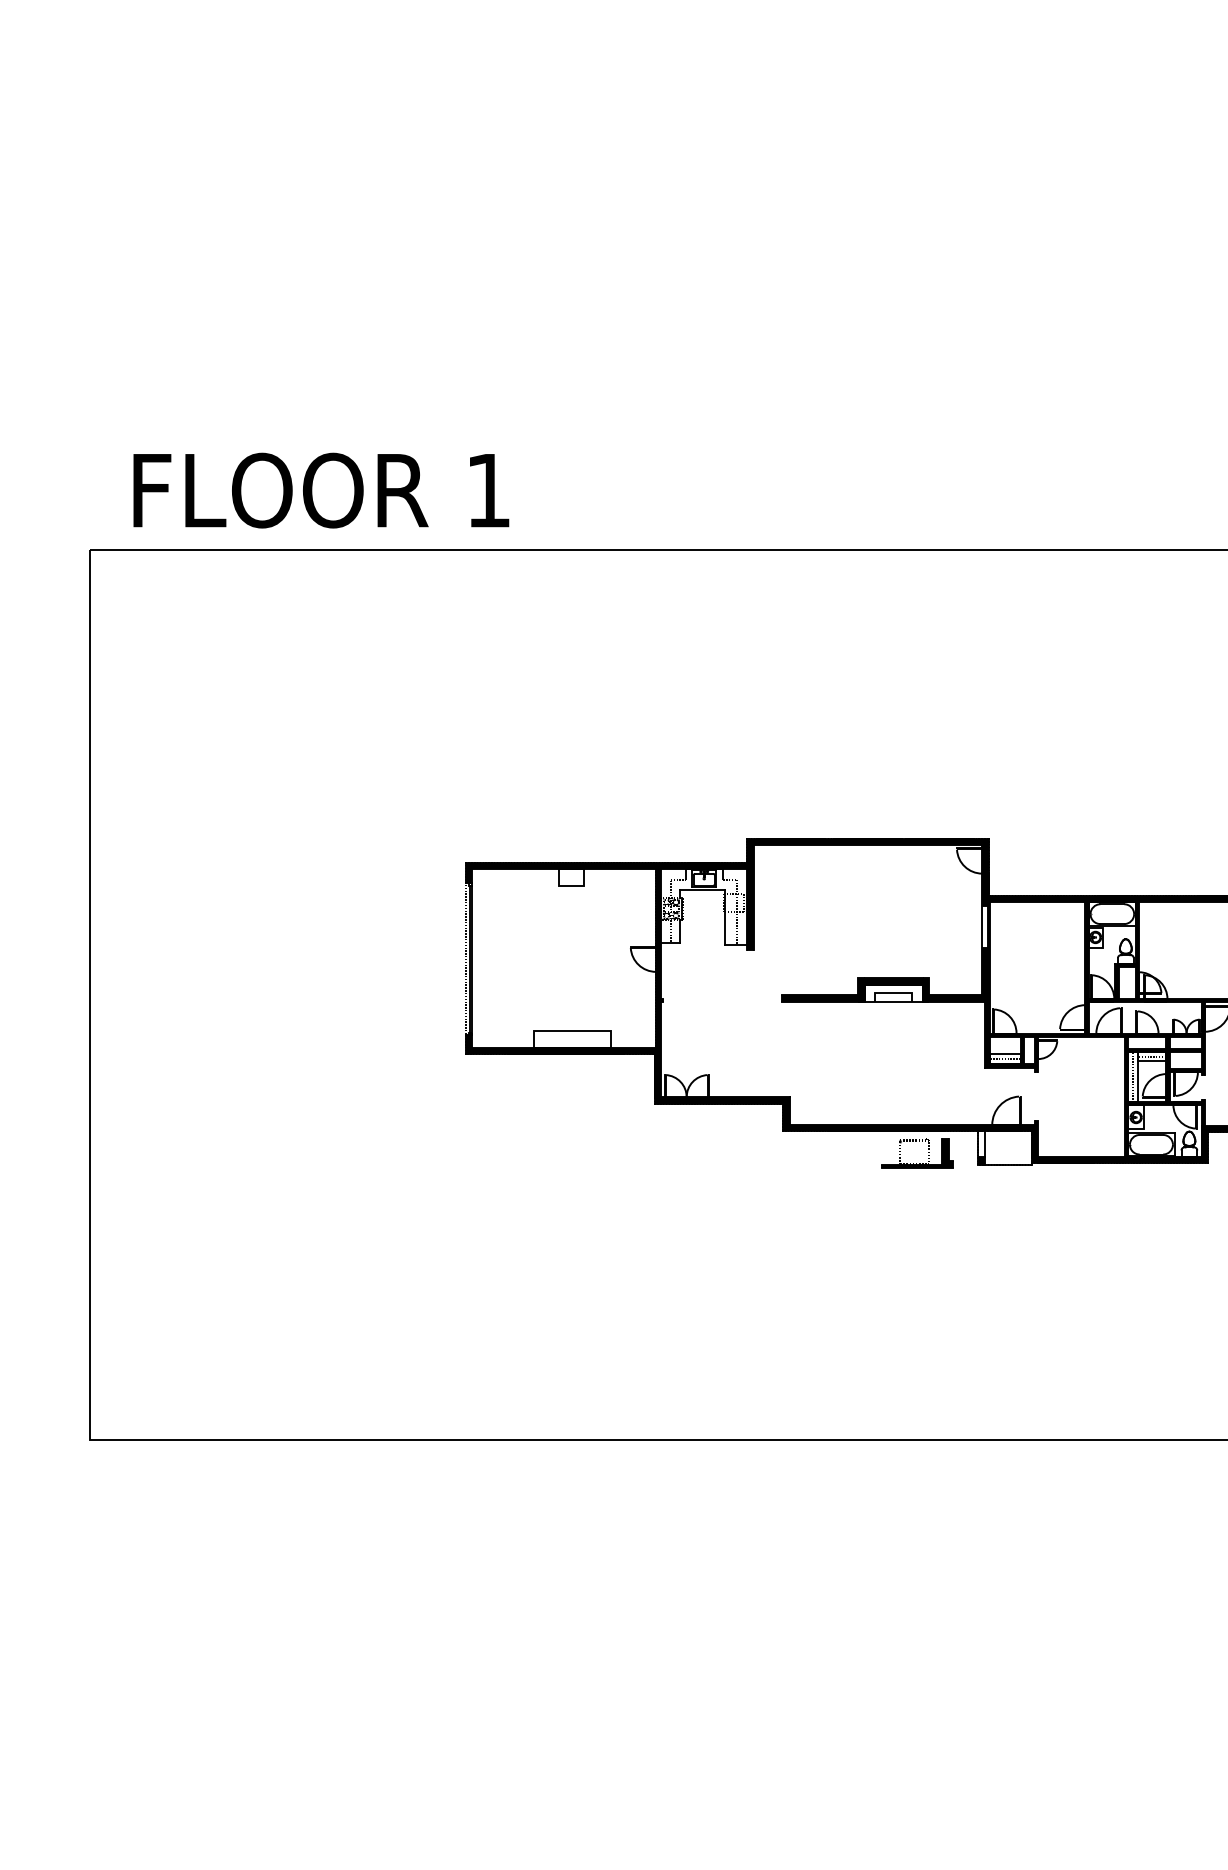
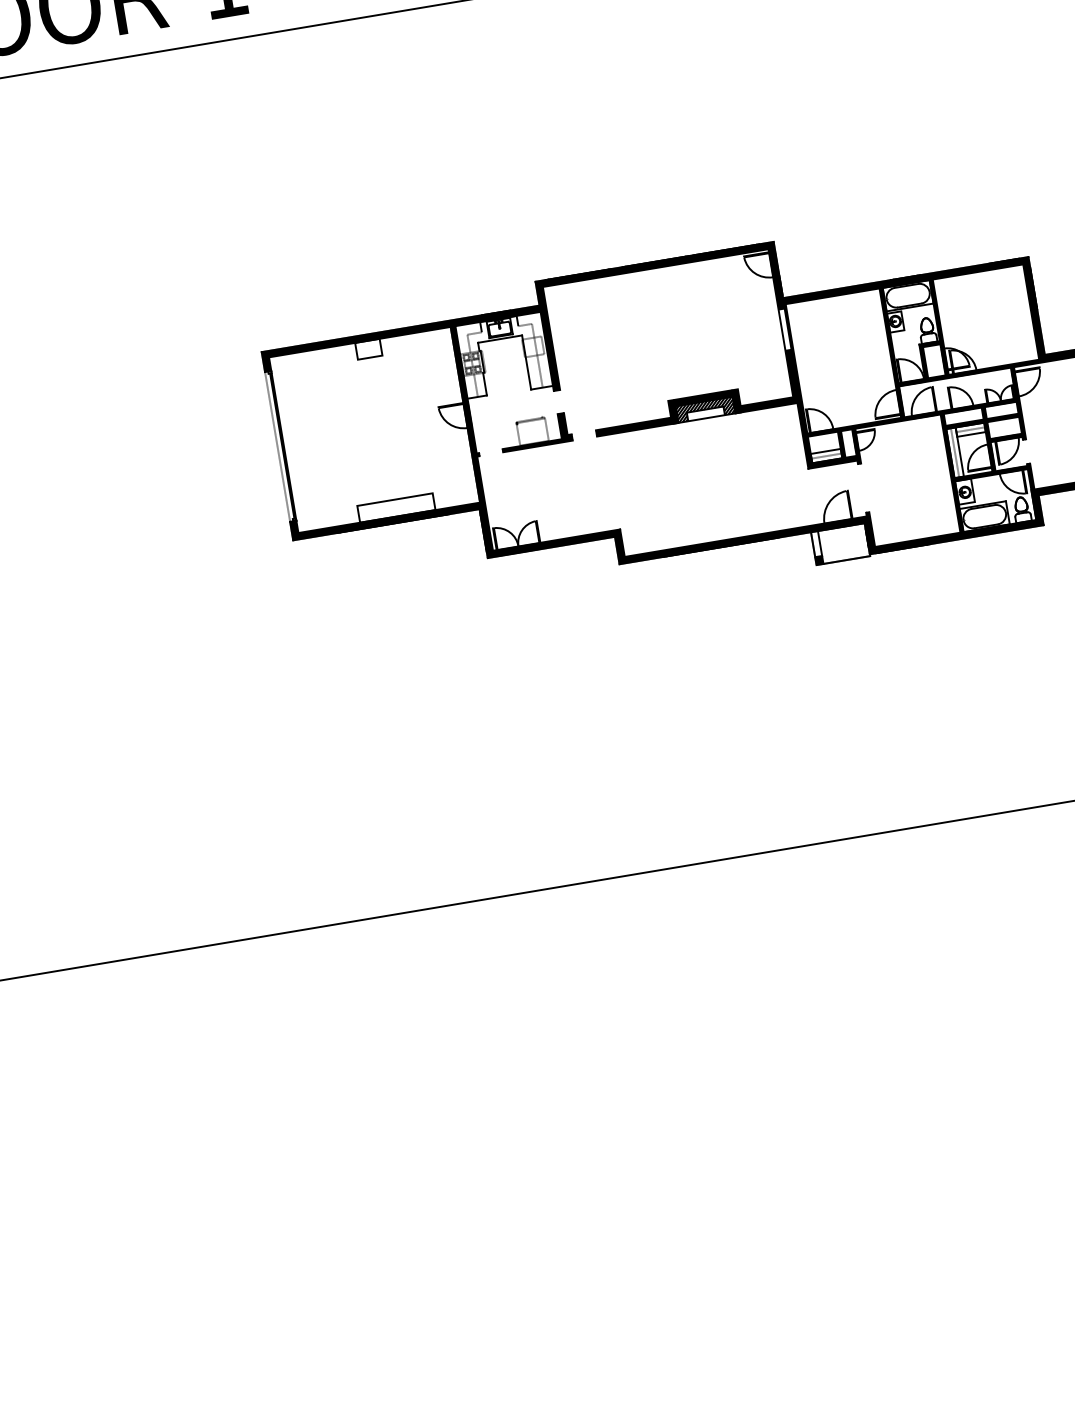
hatch: (893, 992) -> (705, 409), added
part: (916, 1163) -> (536, 442), moved

